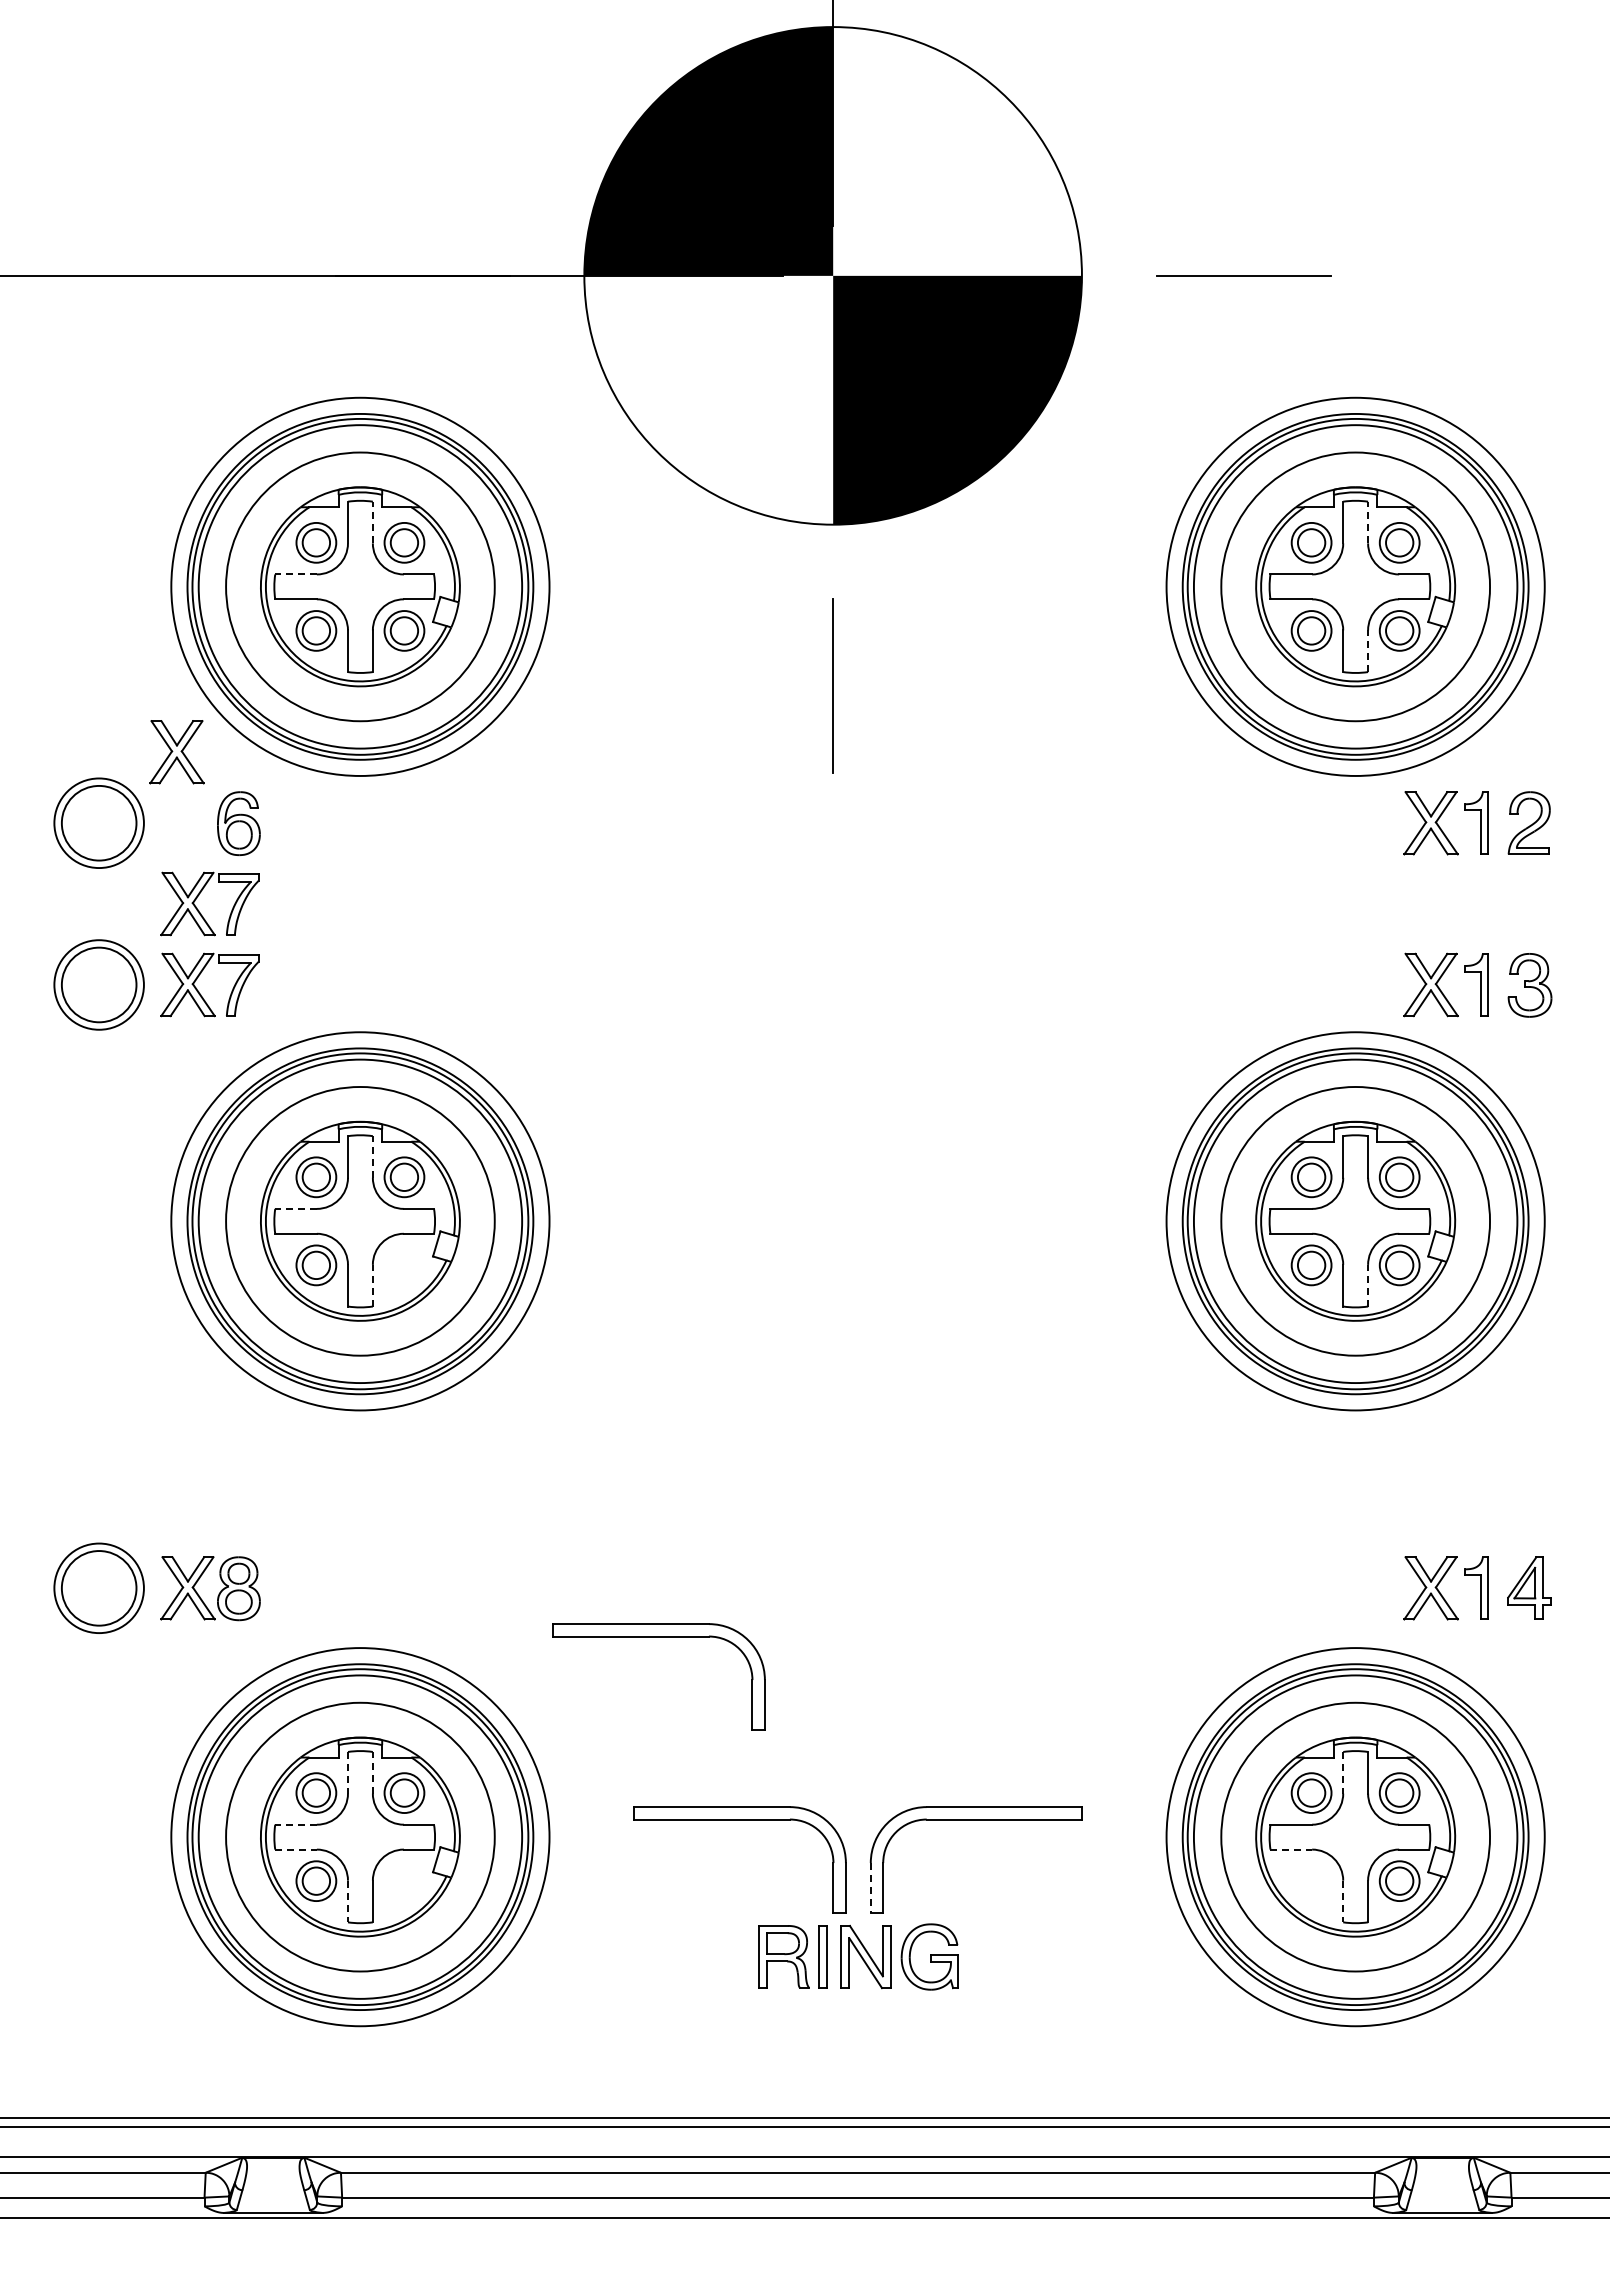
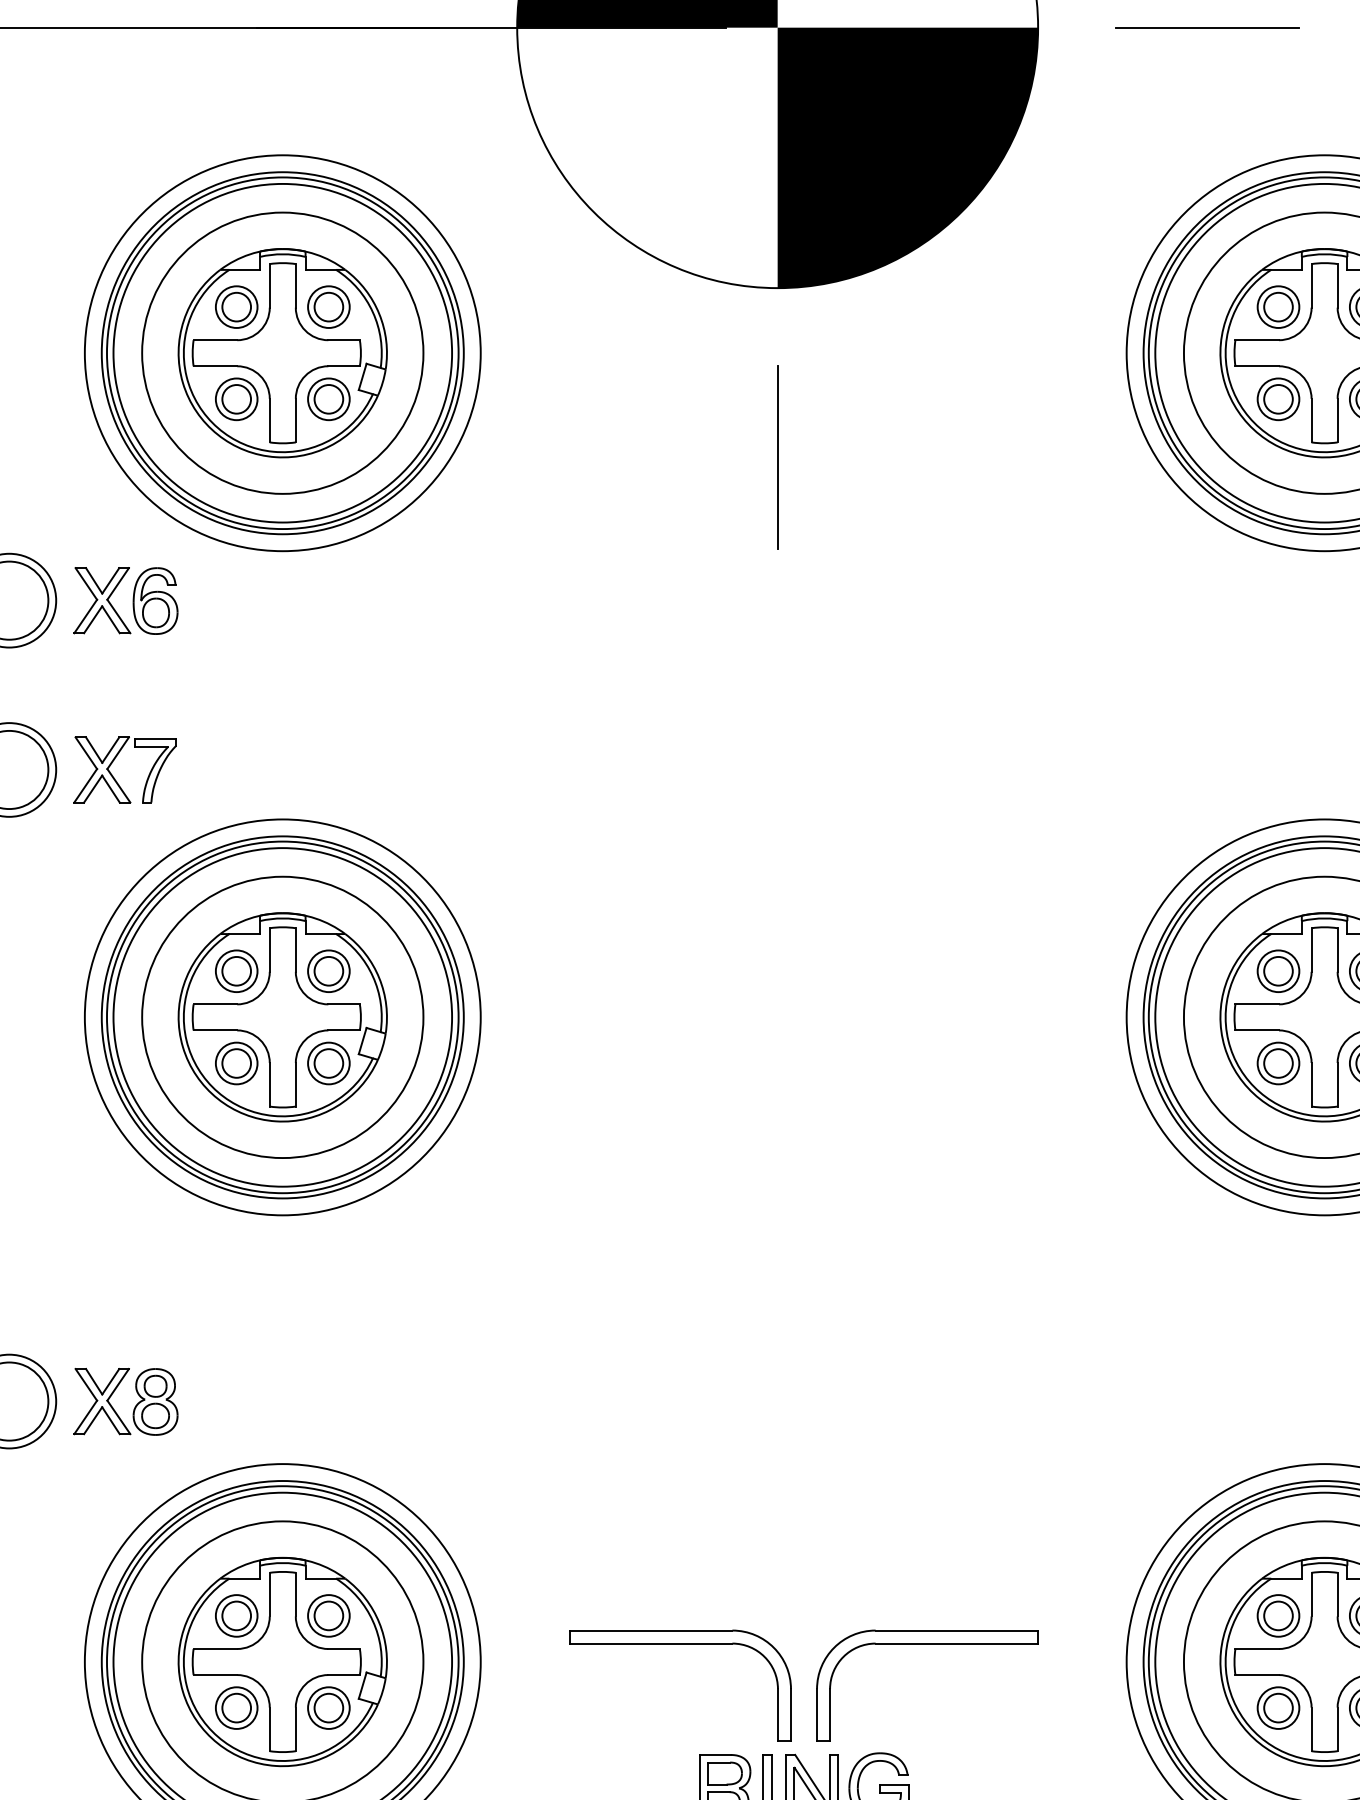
line: (372, 522) -> (295, 285), dashed -> solid
line: (1368, 522) -> (1338, 285), dashed -> solid
line: (296, 574) -> (215, 340), dashed -> solid
line: (1368, 651) -> (1338, 420), dashed -> solid
part: (176, 752) -> (101, 600), moved
part: (199, 910) -> (114, 692), removed
line: (372, 1156) -> (295, 949), dashed -> solid
line: (296, 1208) -> (215, 1003), dashed -> solid
part: (404, 1265) -> (328, 1063), added
line: (372, 1285) -> (295, 1084), dashed -> solid
line: (1368, 1285) -> (1338, 1084), dashed -> solid
part: (658, 1637) -> (594, 1453), removed
line: (347, 1772) -> (269, 1594), dashed -> solid
line: (372, 1772) -> (295, 1594), dashed -> solid
line: (1343, 1772) -> (1311, 1594), dashed -> solid
line: (296, 1824) -> (215, 1648), dashed -> solid
line: (296, 1849) -> (215, 1674), dashed -> solid
line: (1291, 1849) -> (1257, 1674), dashed -> solid
part: (404, 1880) -> (328, 1707), added
part: (1311, 1880) -> (1278, 1707), added
line: (870, 1887) -> (816, 1714), dashed -> solid
line: (347, 1901) -> (269, 1729), dashed -> solid
line: (1343, 1901) -> (1311, 1729), dashed -> solid

